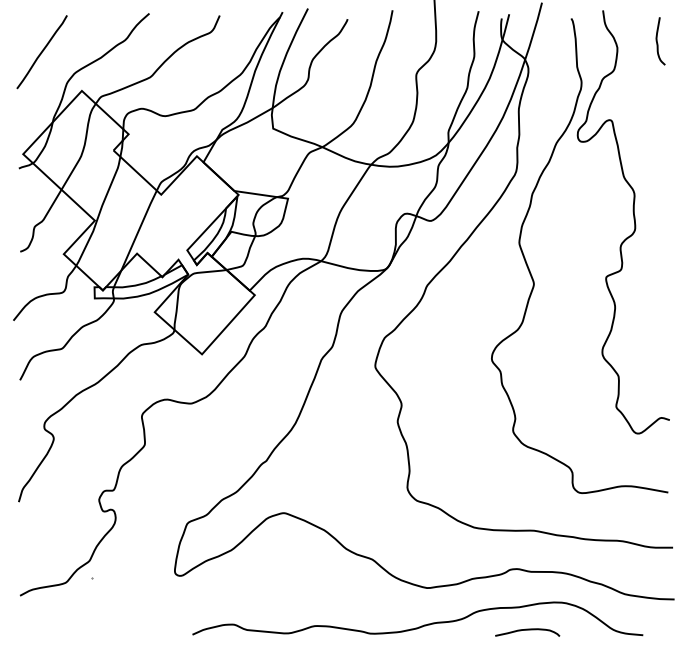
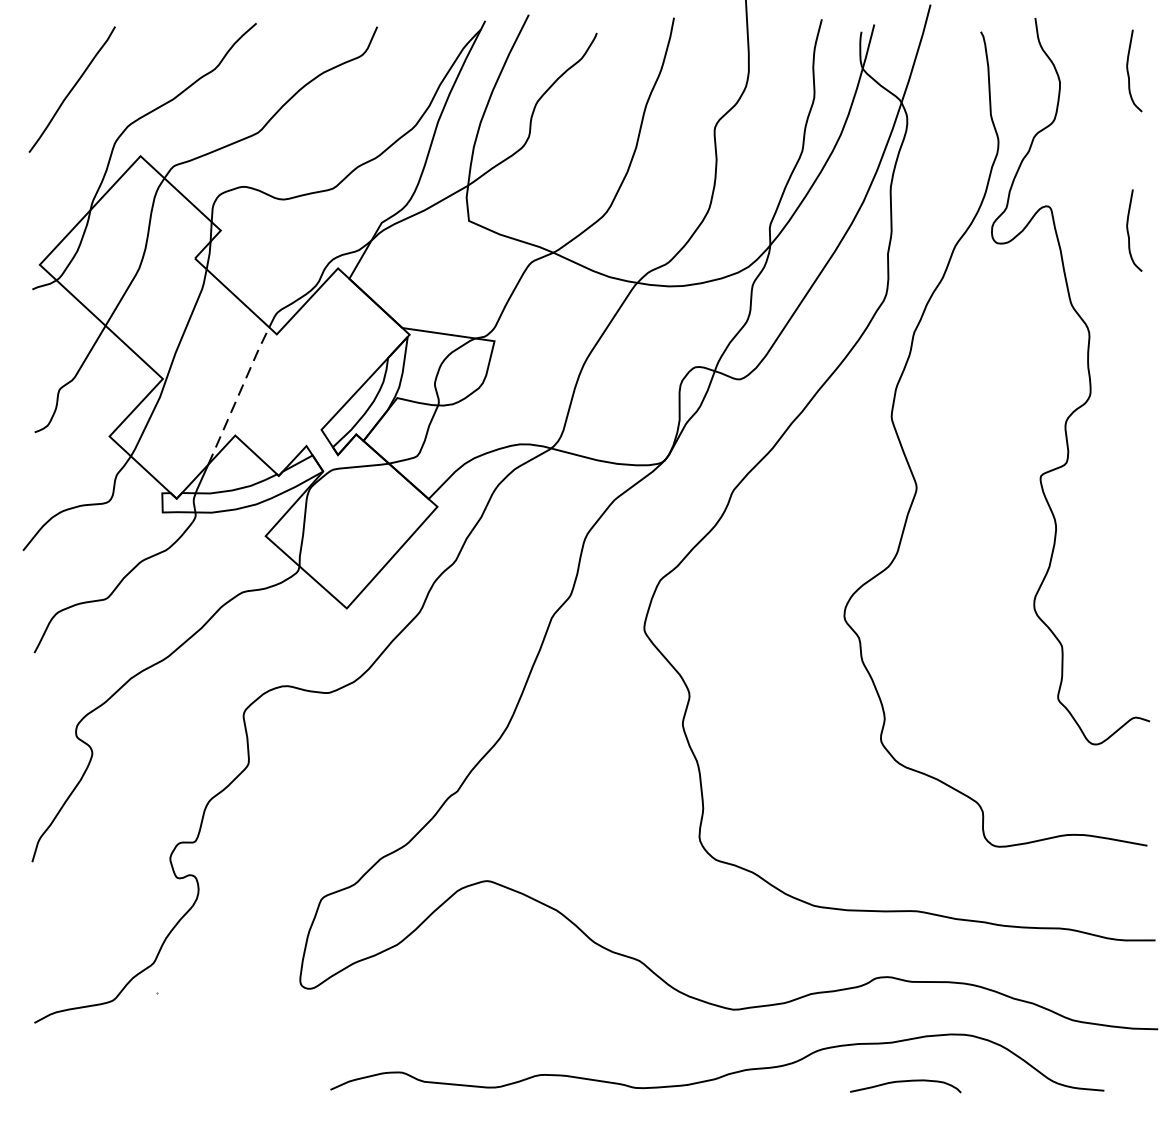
curve: (658, 136) -> (1130, 234), added
line: (139, 229) -> (239, 394), solid -> dashed

